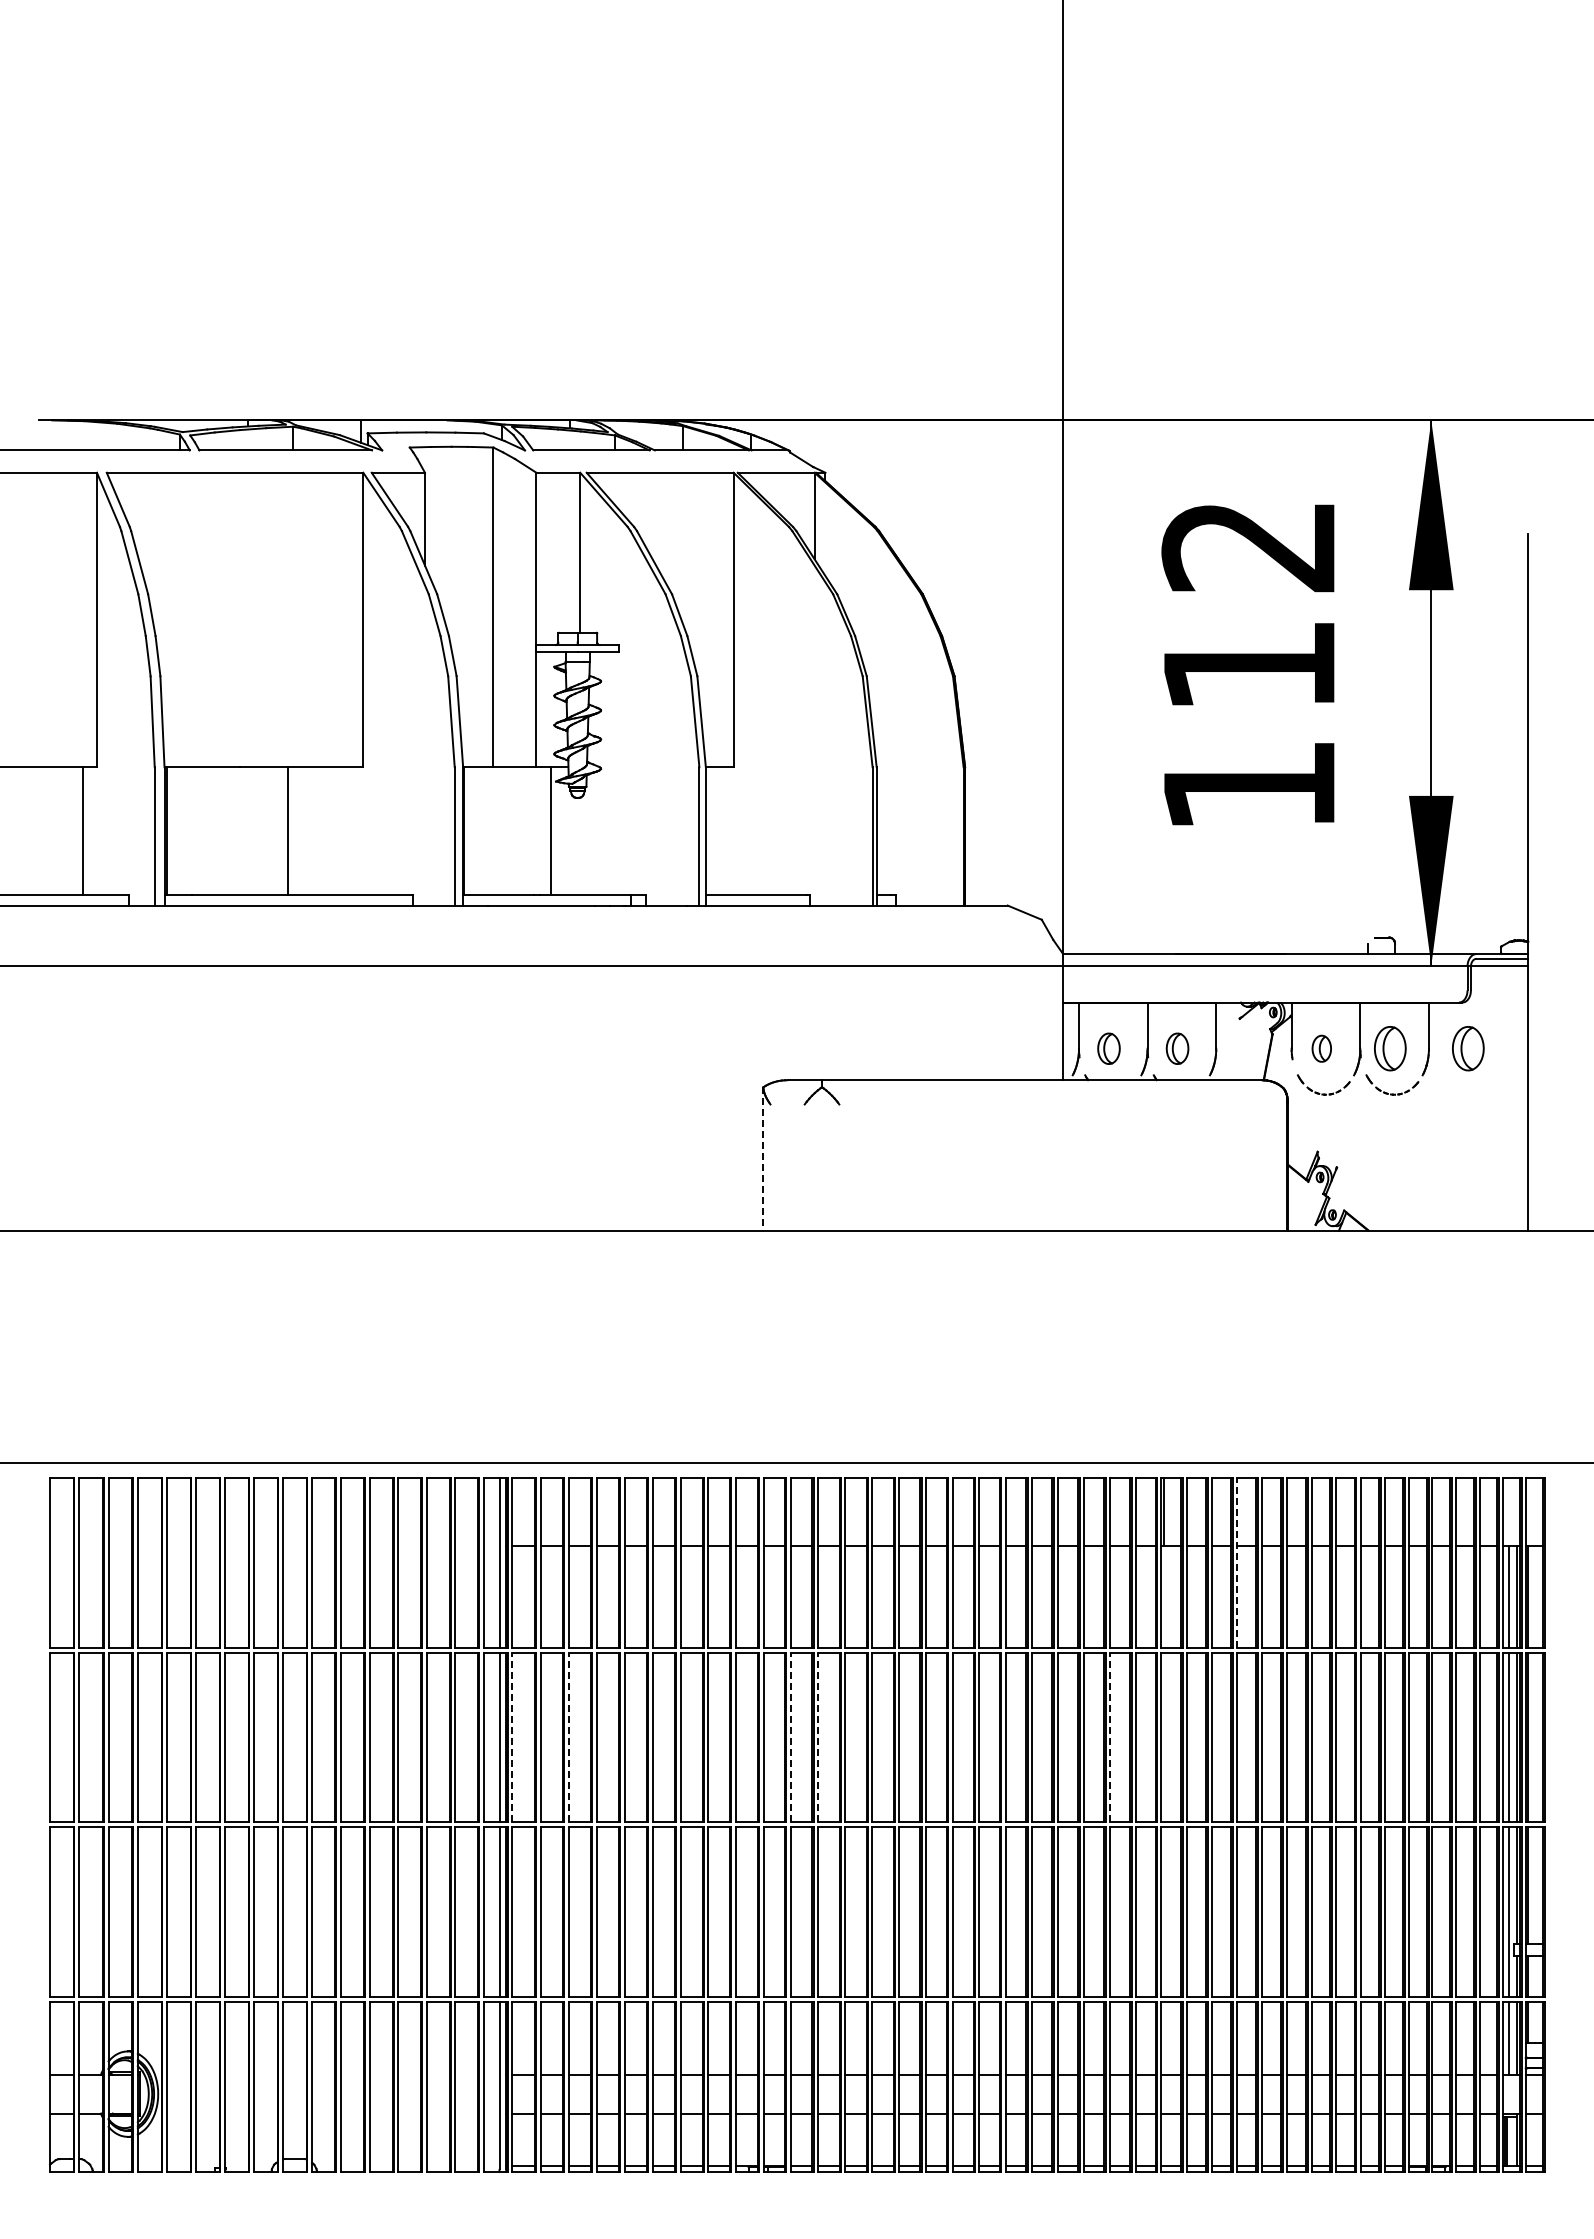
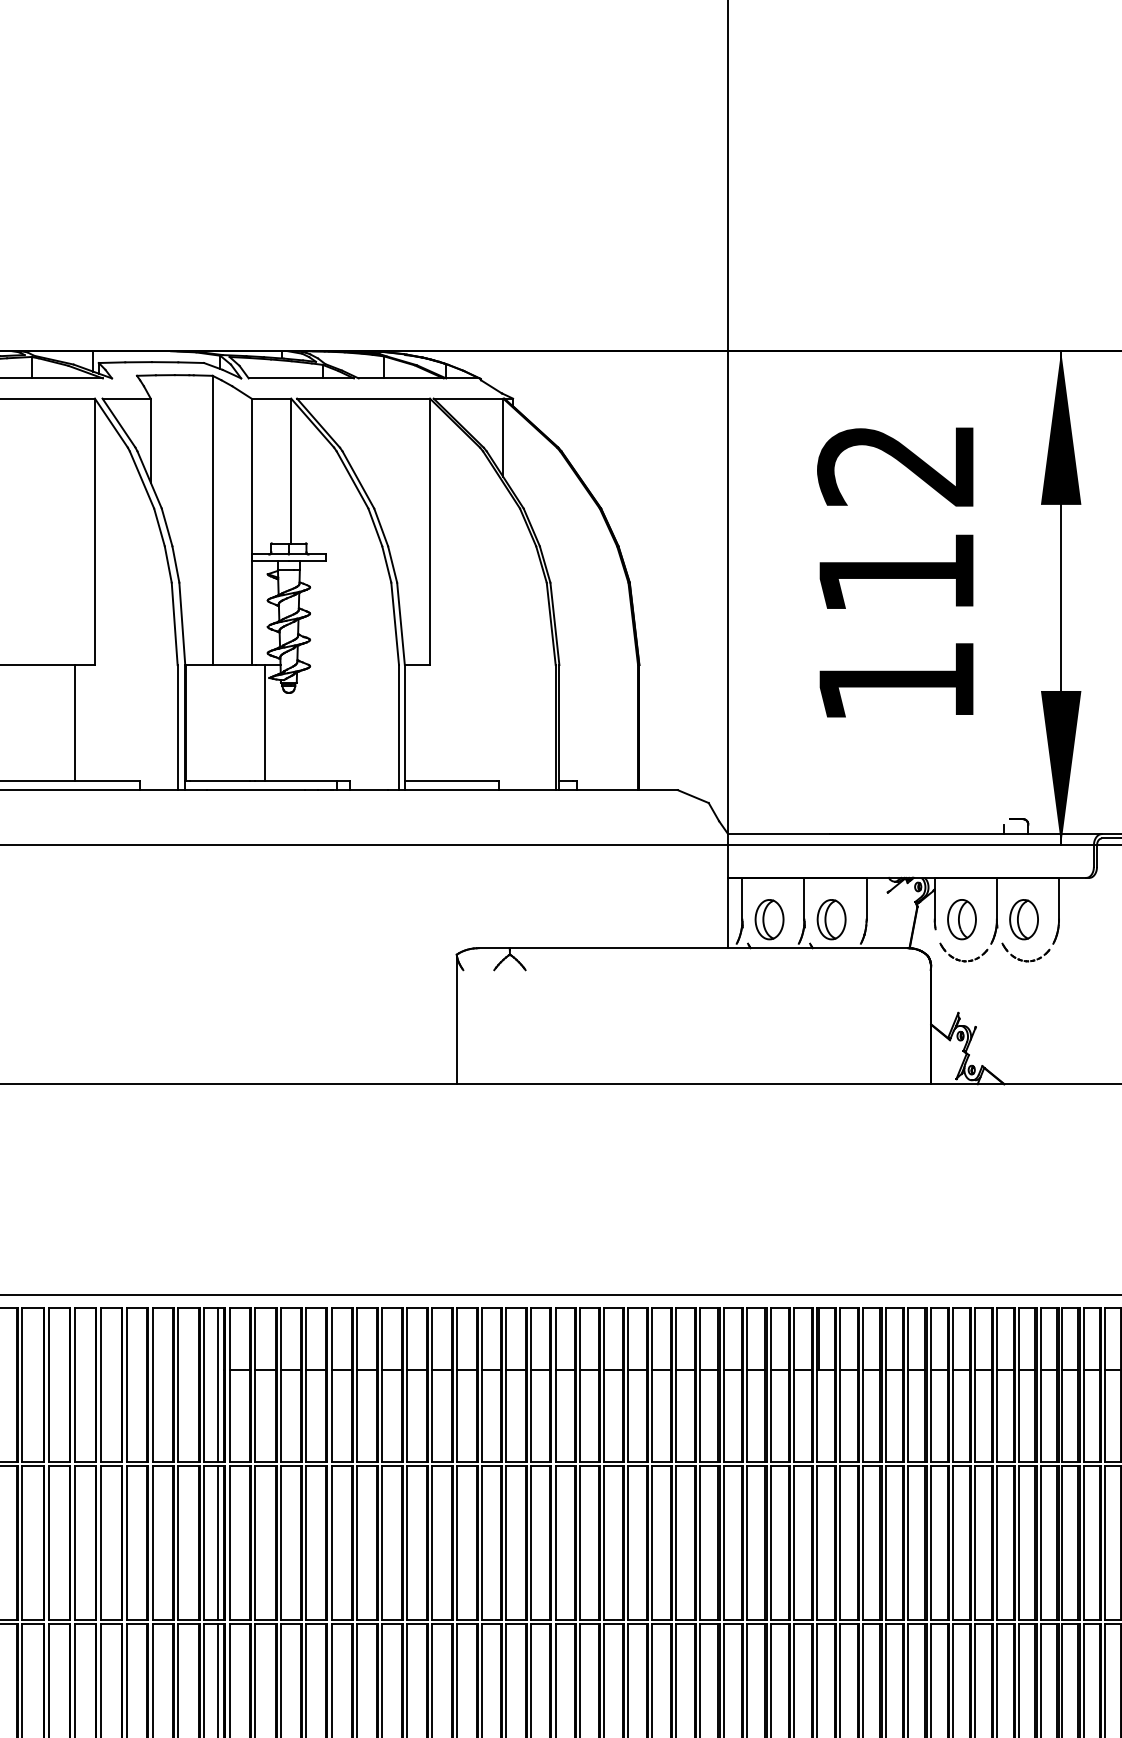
line: (288, 830) -> (75, 722), moved
part: (1108, 1048) -> (769, 919), size x1.43
part: (1177, 1048) -> (831, 919), size x1.43
part: (1321, 1048) -> (961, 919), size x1.67
part: (1468, 1048) -> (1094, 919), removed
line: (763, 1158) -> (456, 1019), dashed -> solid
line: (1237, 1562) -> (885, 1384), dashed -> solid
line: (512, 1737) -> (229, 1542), dashed -> solid
line: (568, 1737) -> (280, 1542), dashed -> solid
line: (790, 1737) -> (481, 1542), dashed -> solid
line: (818, 1737) -> (506, 1542), dashed -> solid
line: (1110, 1737) -> (770, 1542), dashed -> solid

